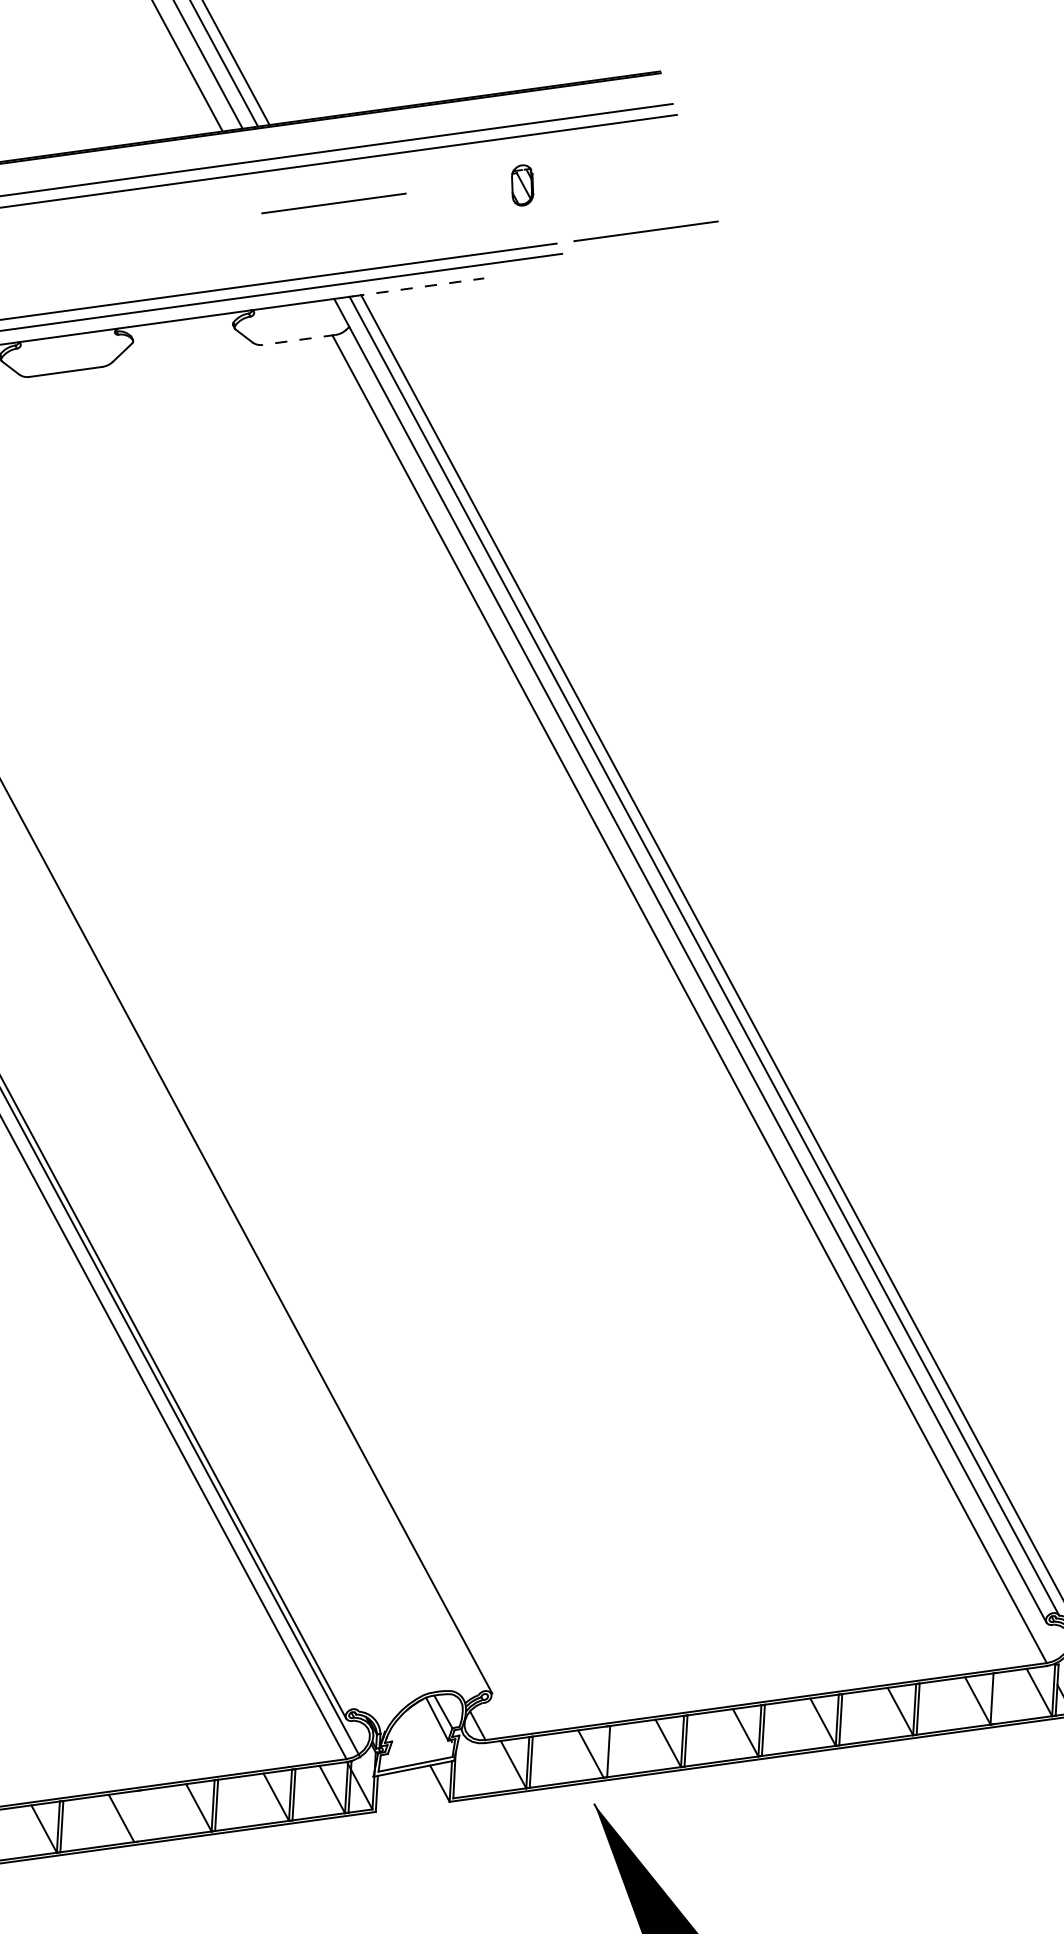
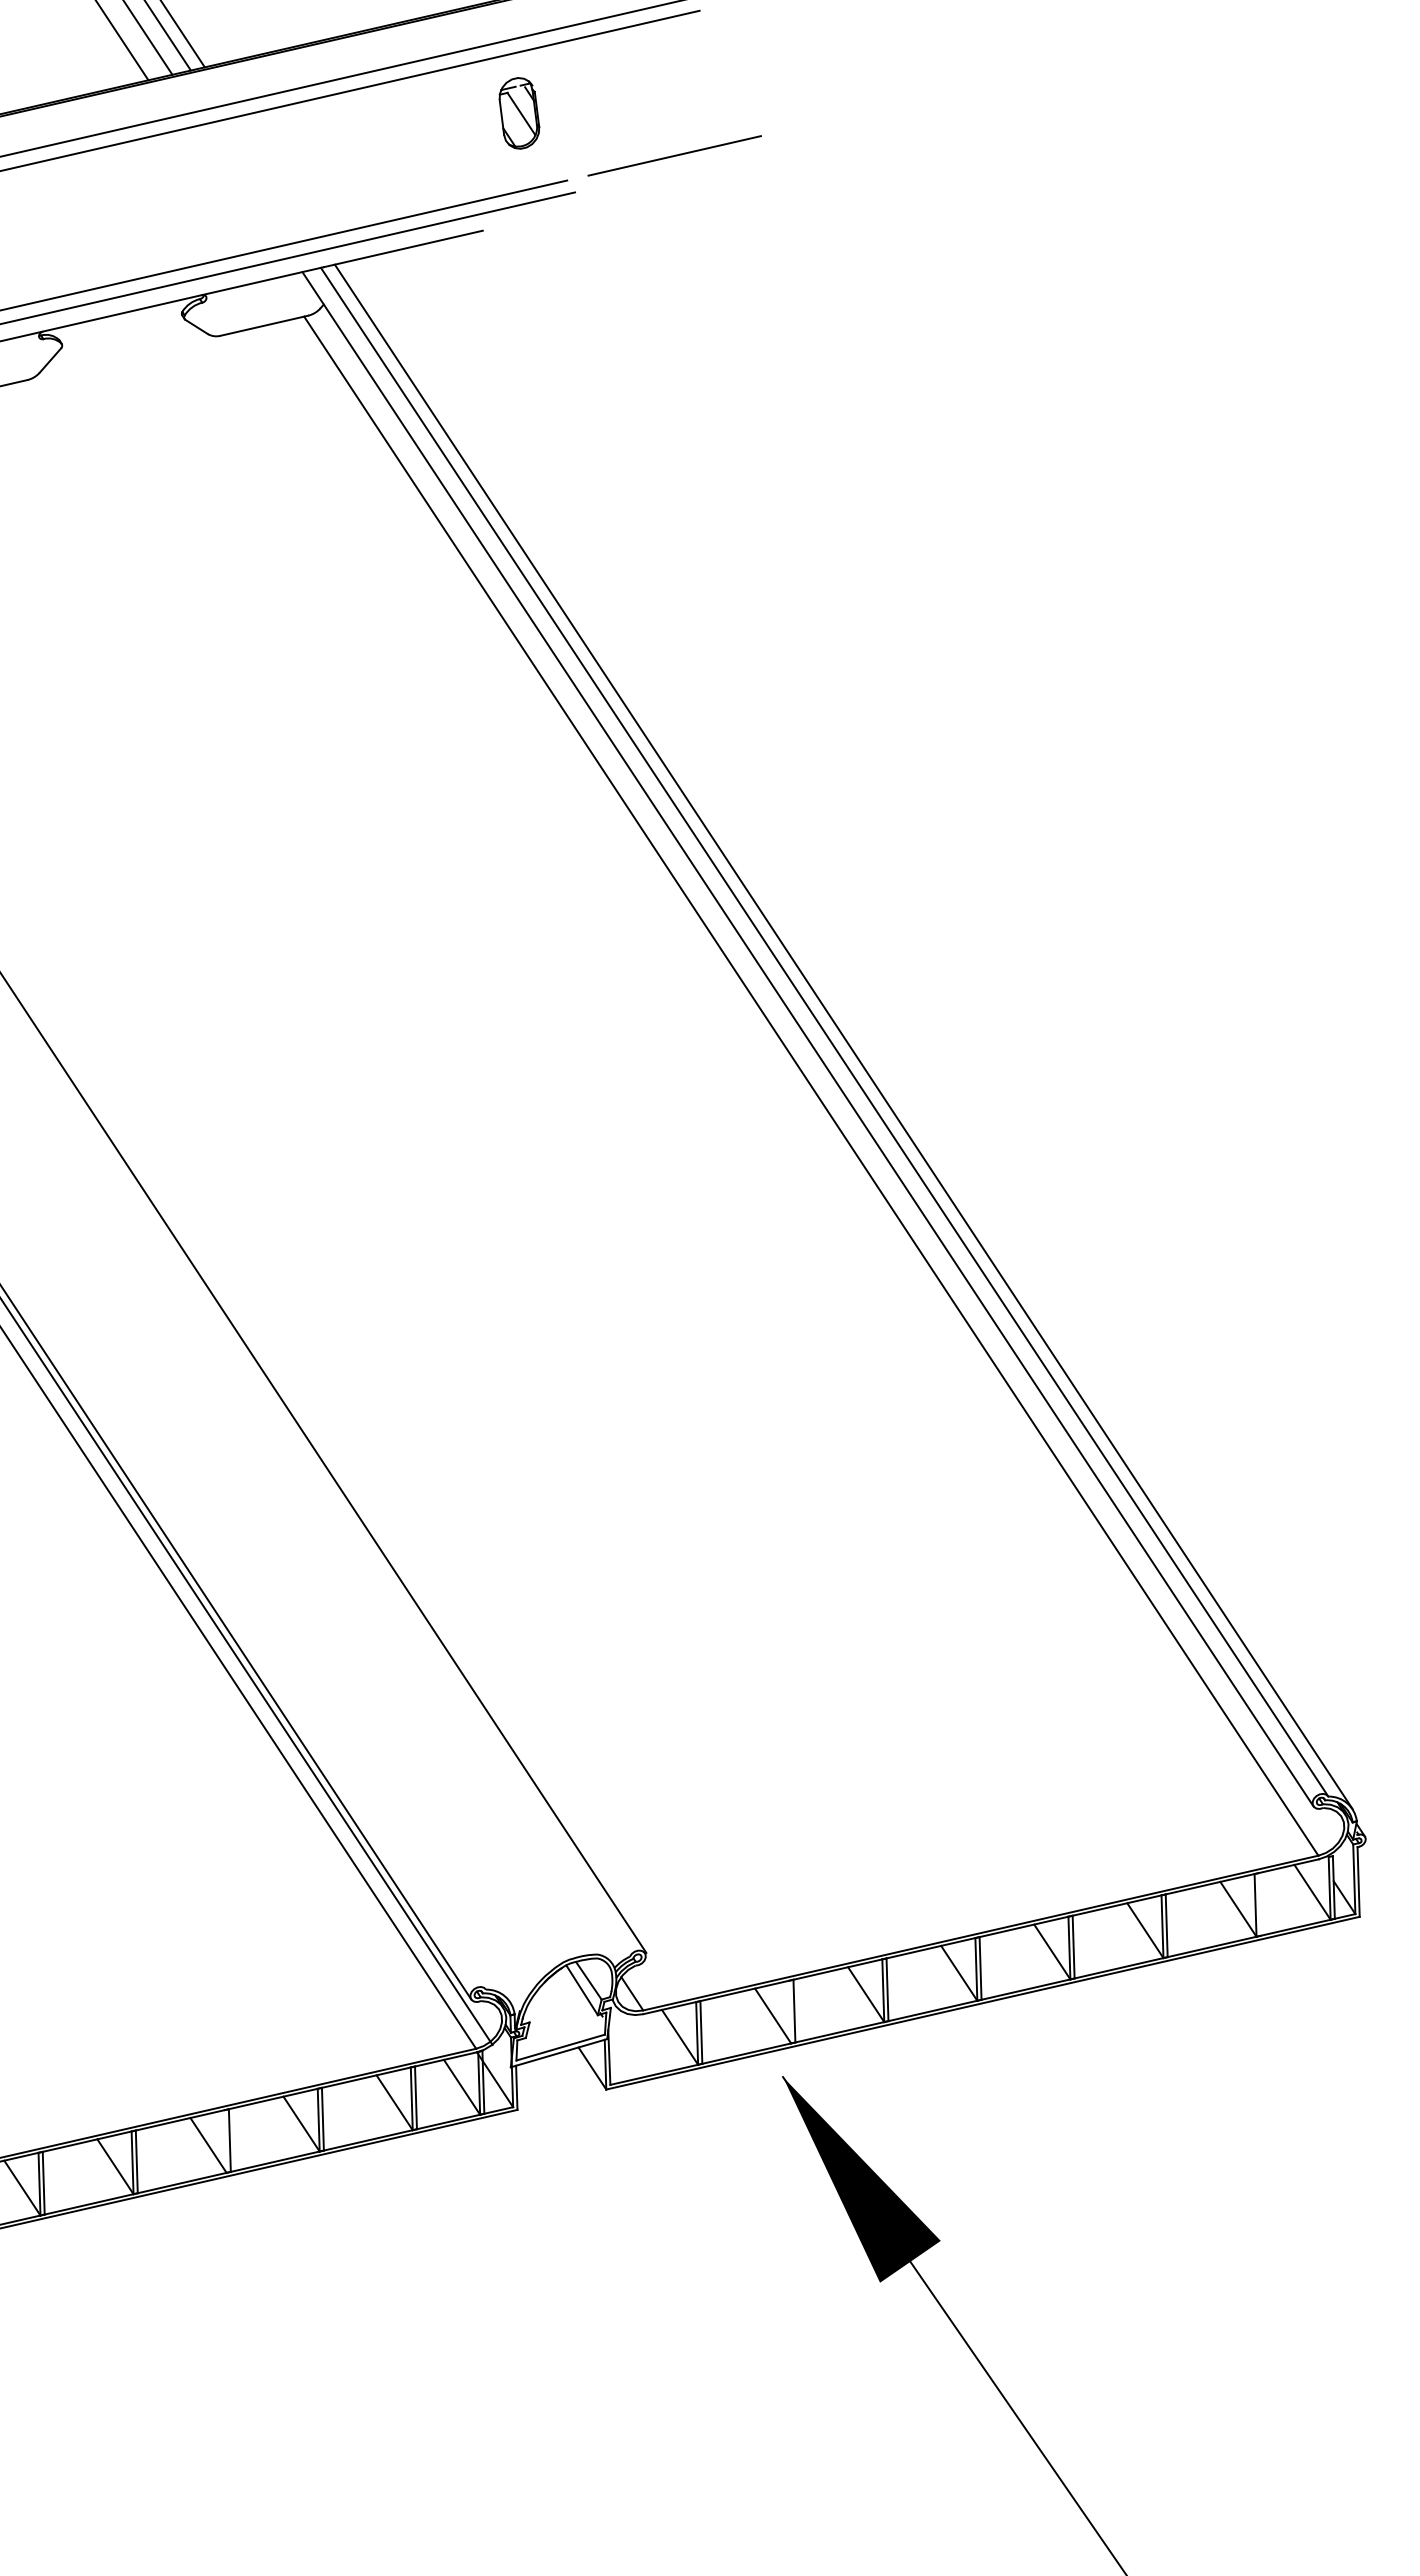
part: (522, 185) -> (519, 113), size x1.43
line: (333, 203) -> (291, 155), removed
line: (418, 287) -> (403, 248), dashed -> solid
line: (299, 339) -> (264, 325), dashed -> solid
line: (138, 1815) -> (229, 2140), added

